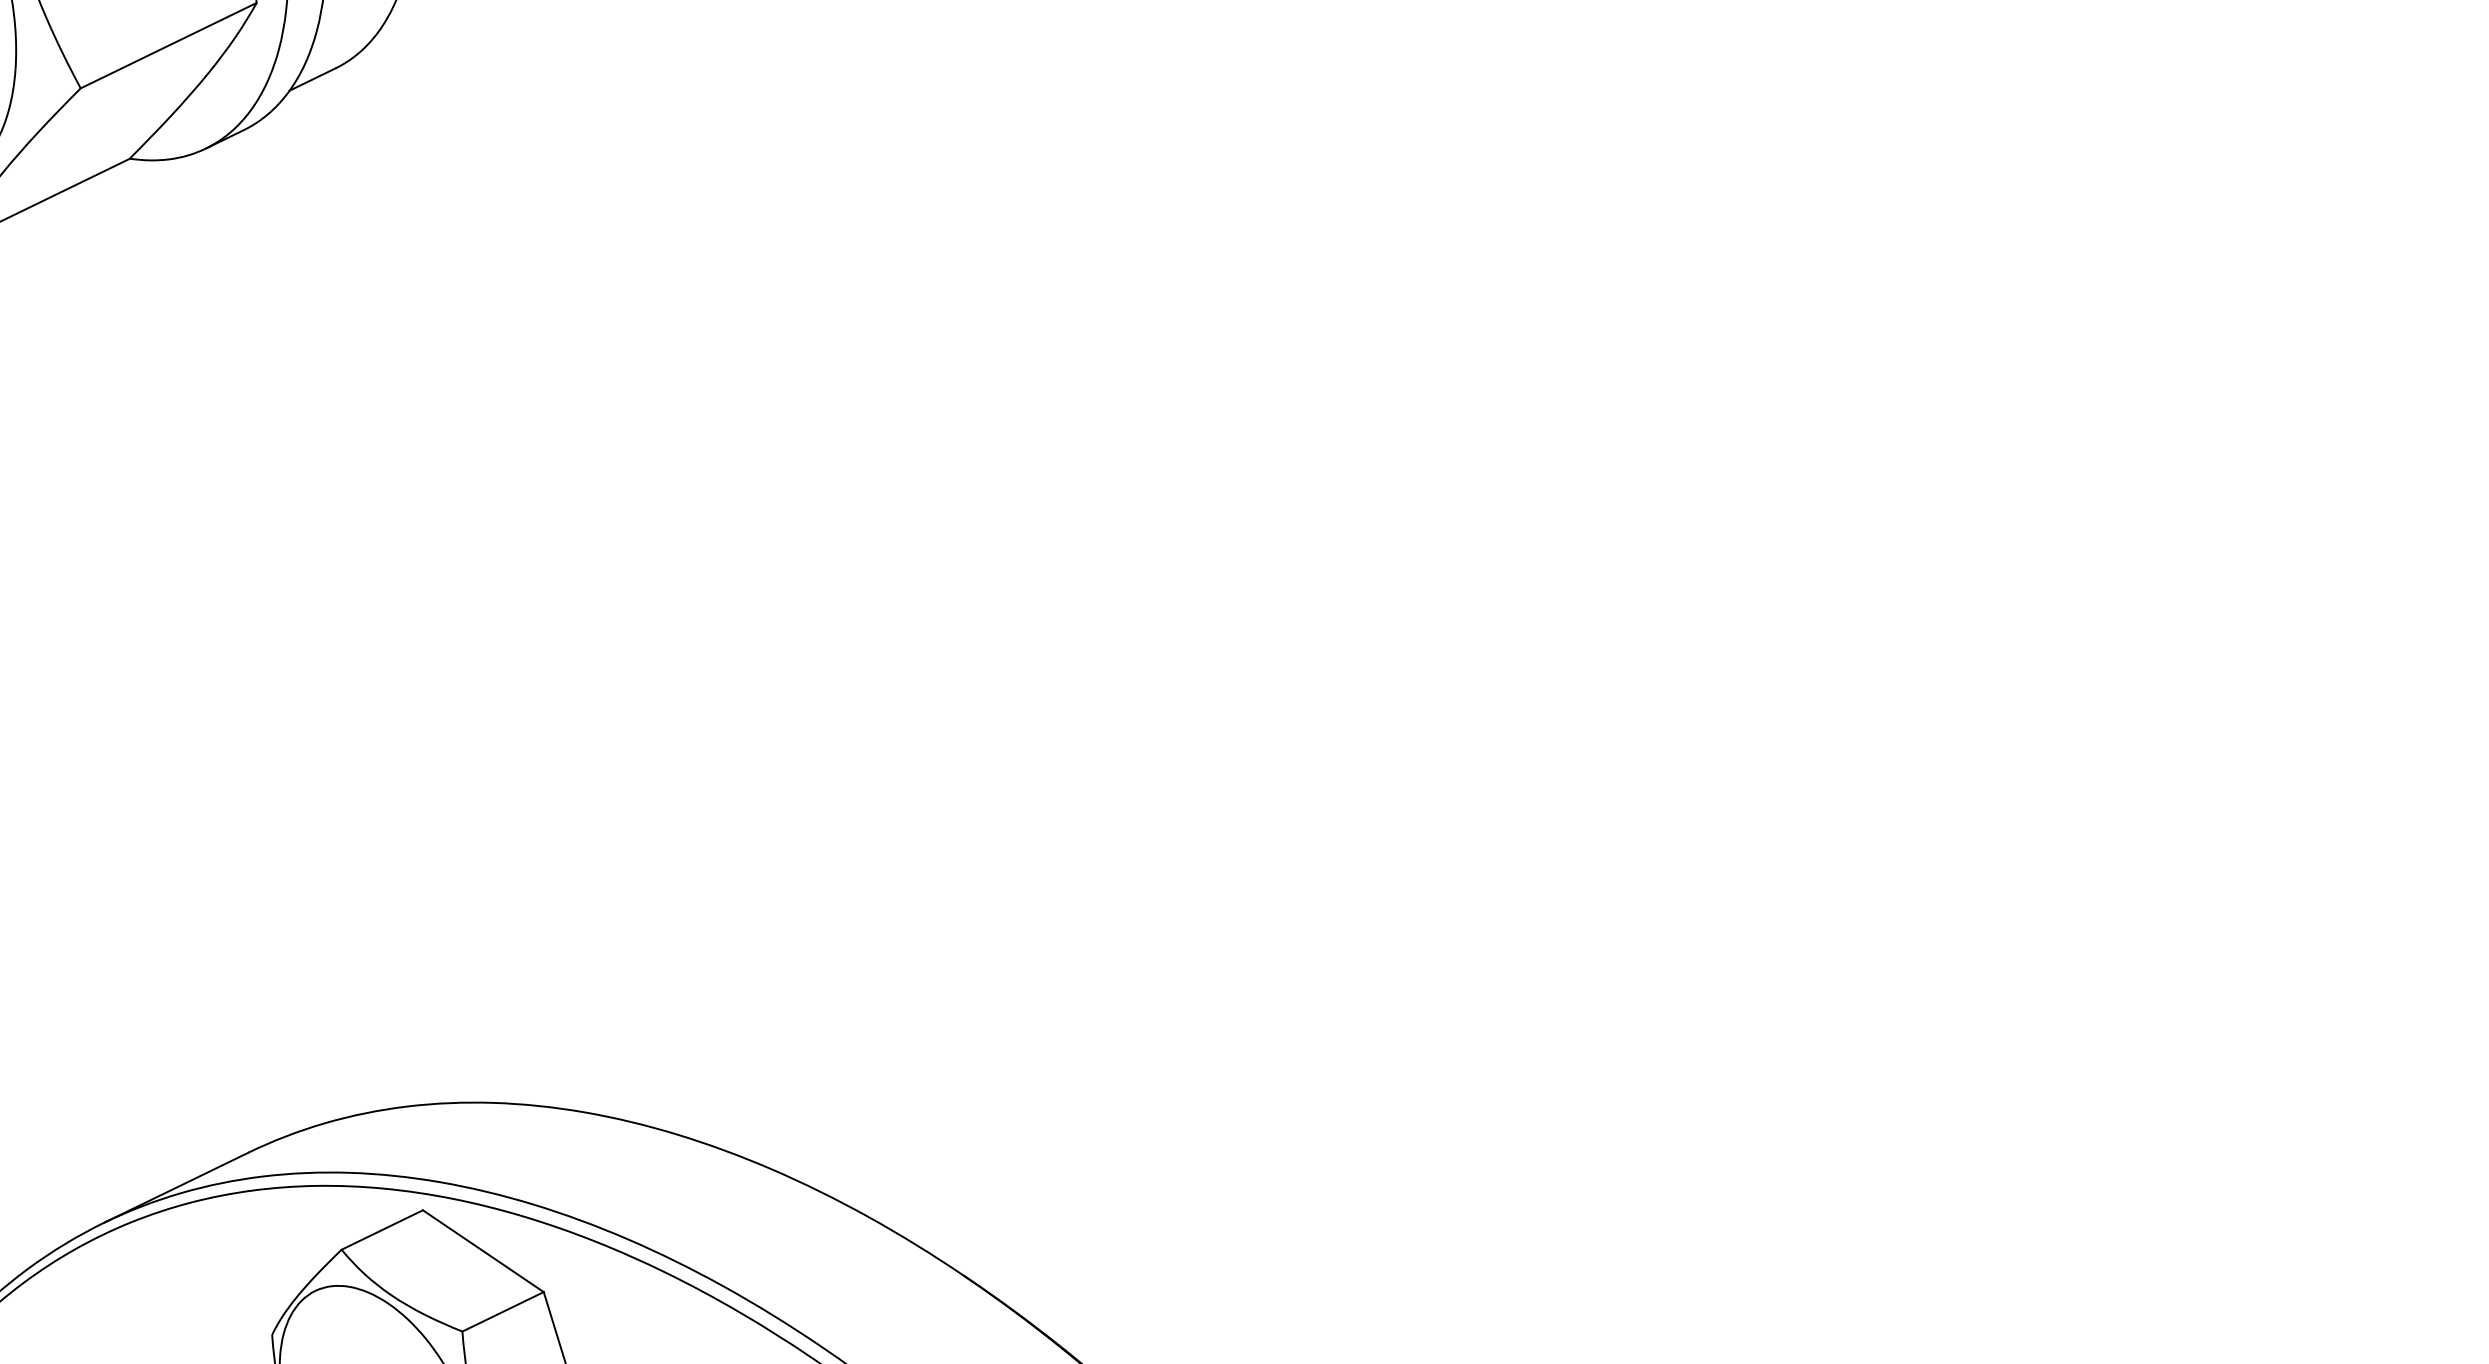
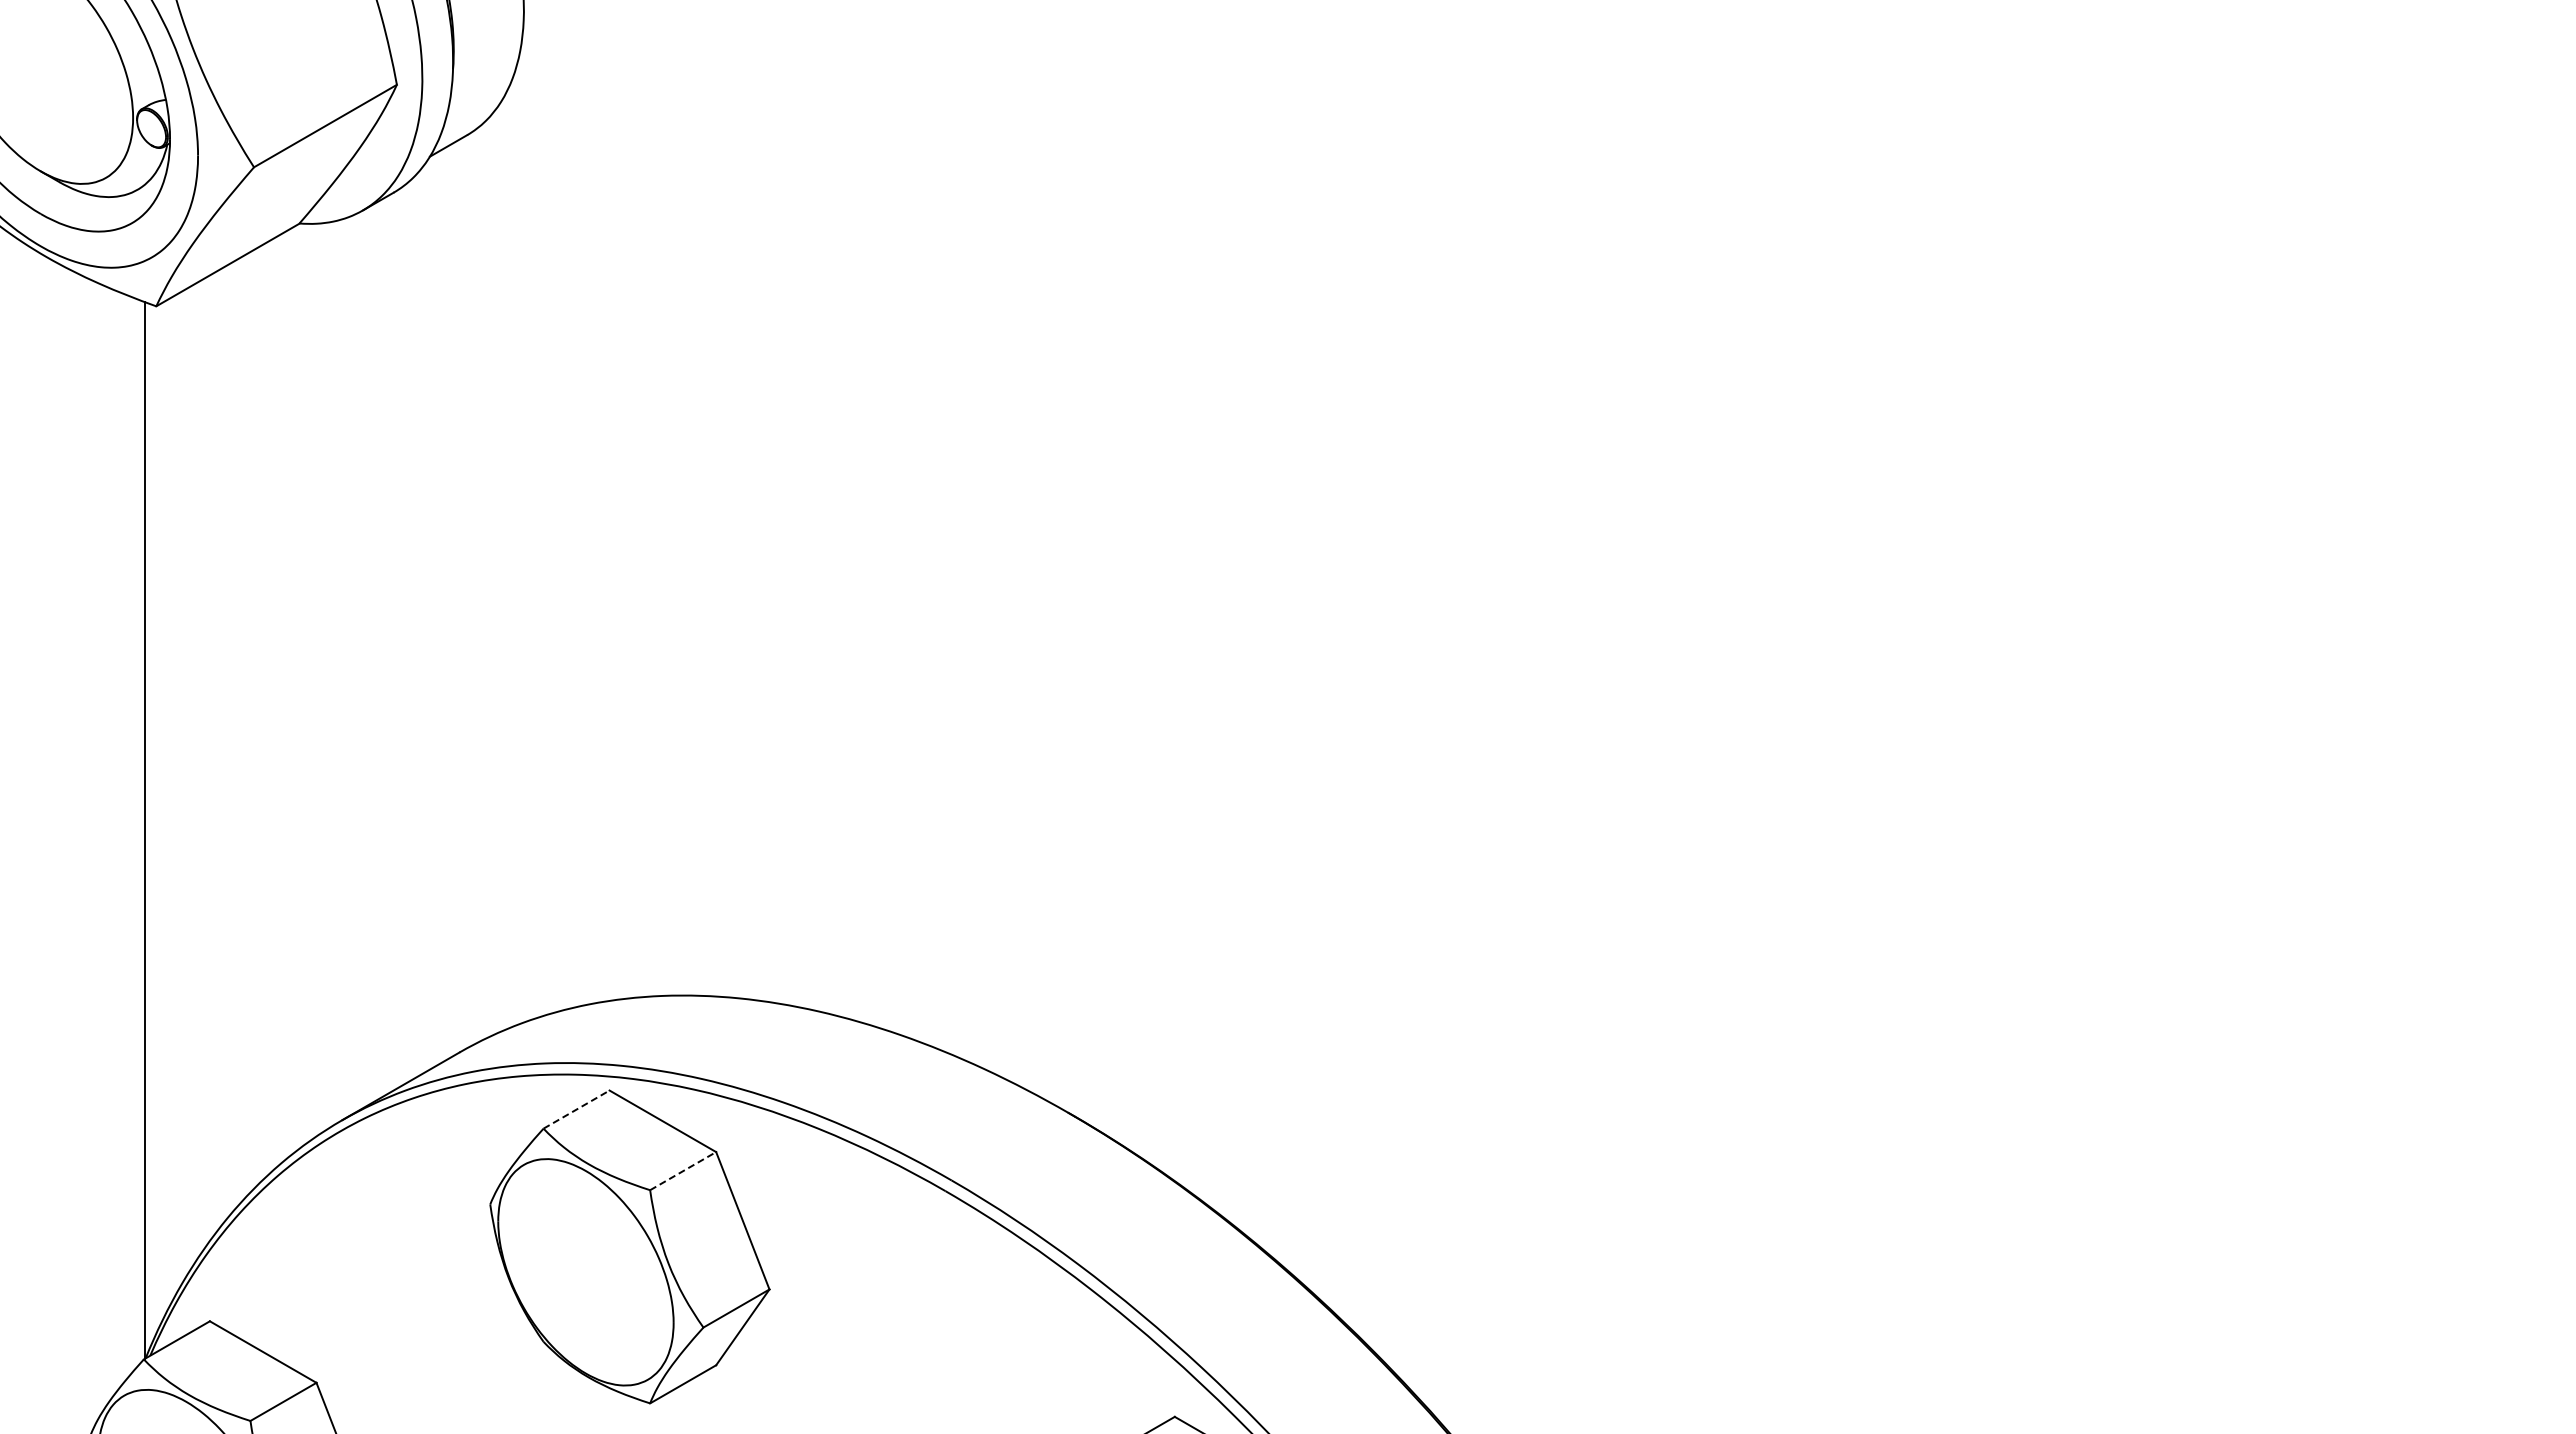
line: (383, 1229) -> (577, 1109), solid -> dashed
line: (503, 1311) -> (683, 1170), solid -> dashed

